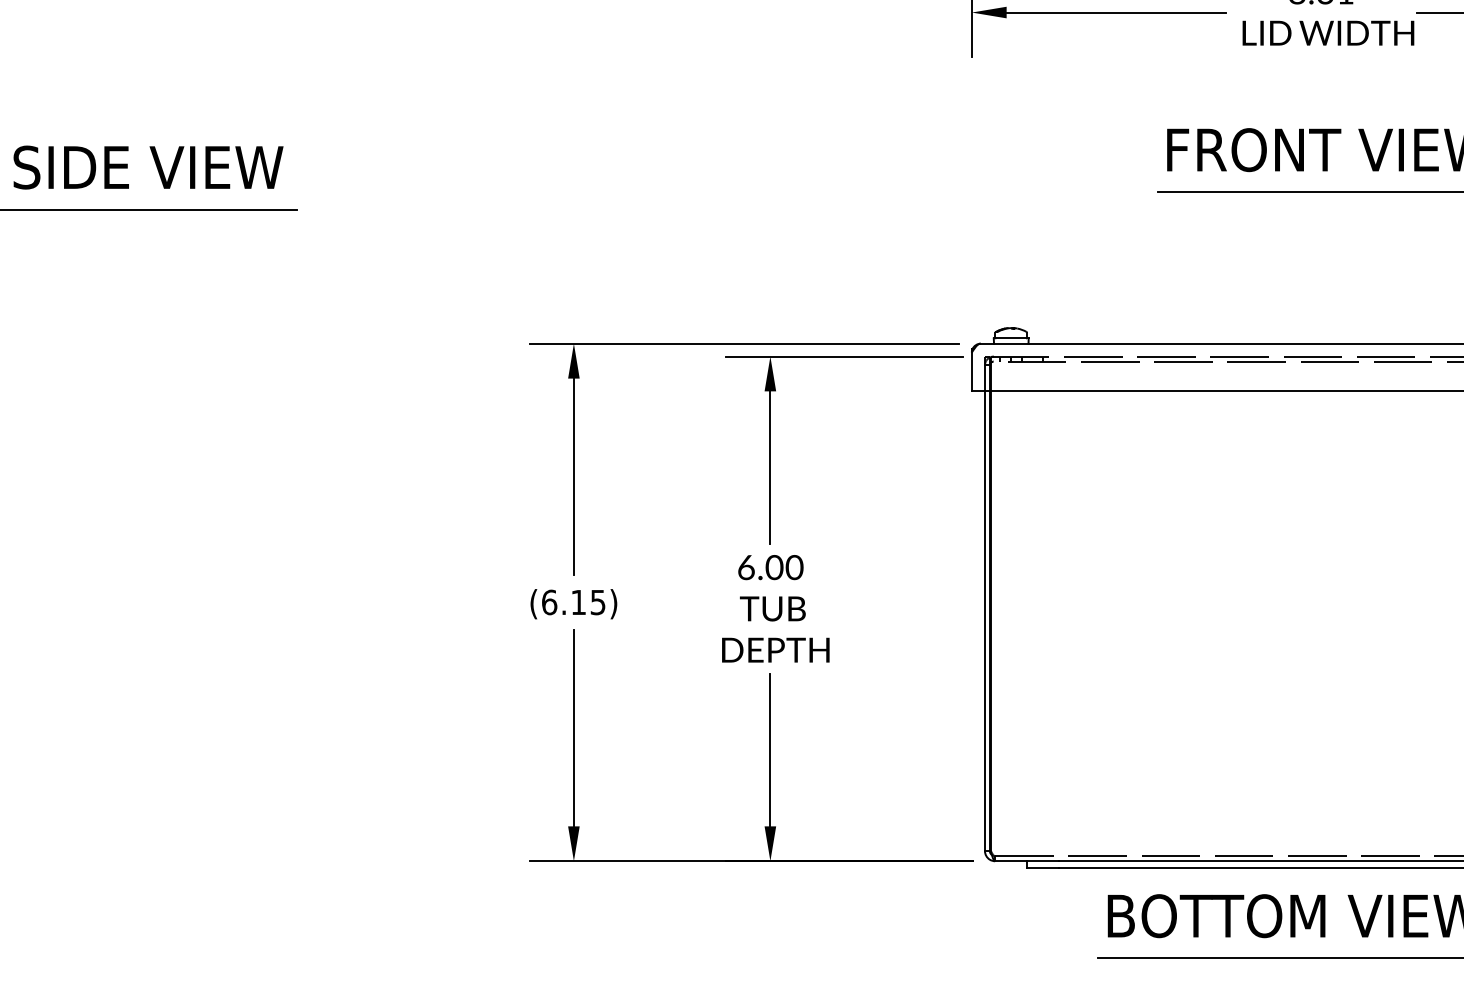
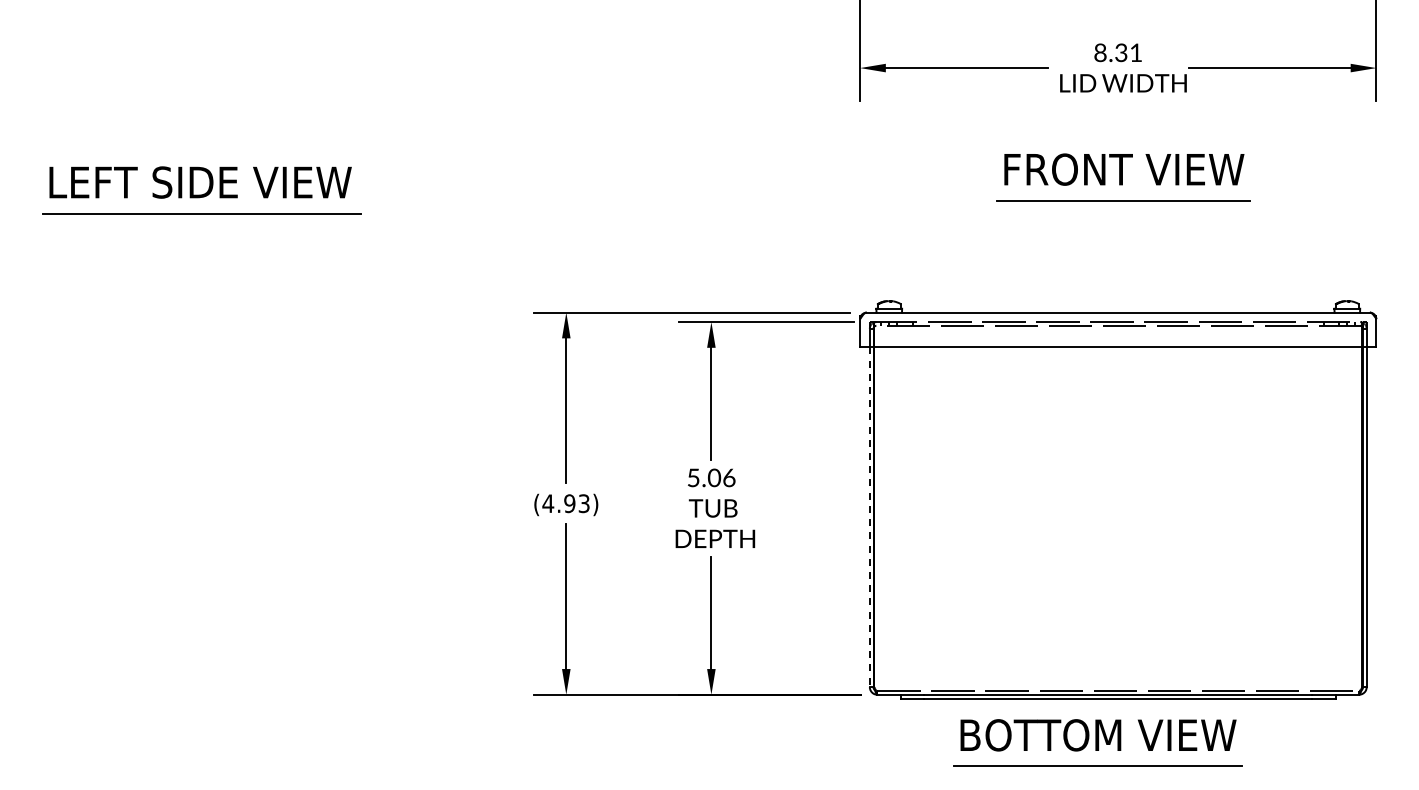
text: (770, 566) -> (711, 477), 6.00 -> 5.06
text: (572, 602) -> (565, 503), (6.15) -> (4.93)
line: (984, 621) -> (869, 517), solid -> dashed

